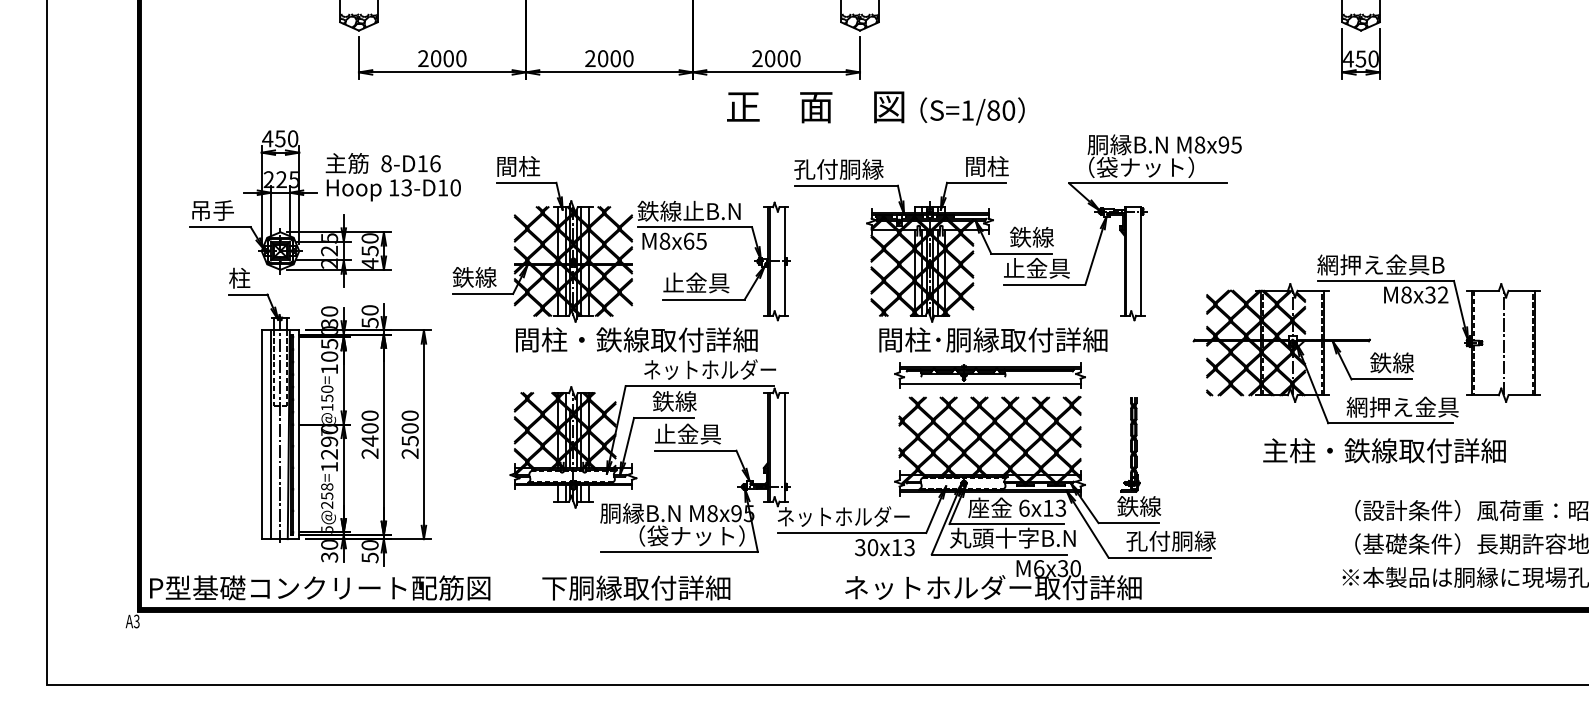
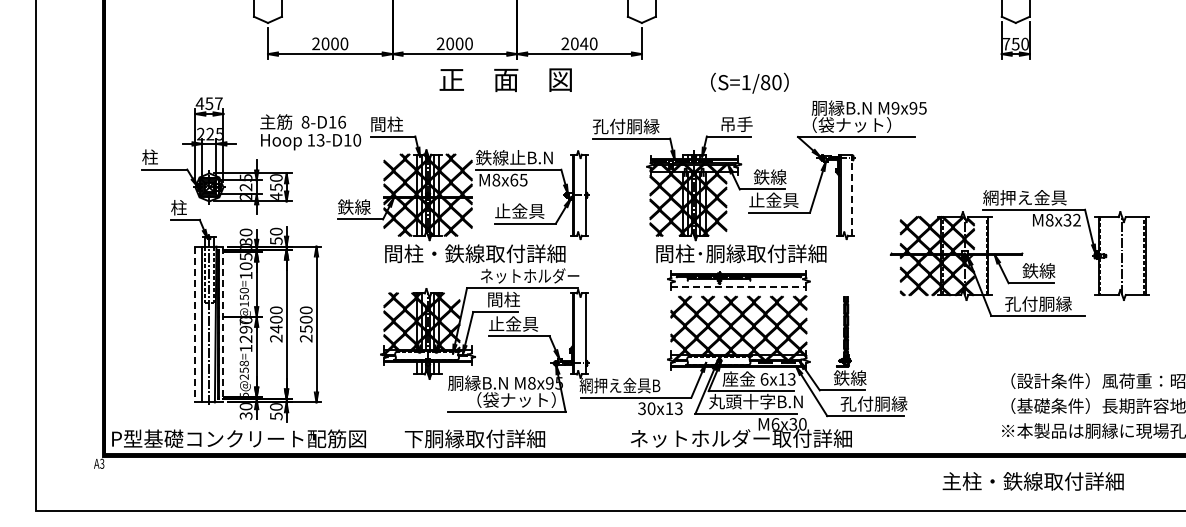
hatch: (358, 21) -> (267, 16), removed
hatch: (859, 21) -> (641, 16), removed
hatch: (1360, 21) -> (1015, 16), removed
text: (783, 58) -> (584, 43), 2000 -> 2040
text: (1348, 59) -> (1006, 44), 450 -> 750
text: (815, 107) -> (505, 80), moved
text: (972, 110) -> (749, 82), moved
text: (292, 138) -> (218, 103), 450 -> 457
text: (1199, 145) -> (895, 108), M8x95 -> M9x95
text: (986, 166) -> (736, 124), 間柱 -> 吊手
text: (393, 177) -> (310, 132), moved
text: (212, 209) -> (158, 156), 吊手 -> 柱
line: (1140, 261) -> (851, 195), solid -> dashed
text: (1438, 264) -> (1073, 197), 網押え金具B -> 網押え金具
line: (989, 383) -> (738, 286), solid -> dashed
text: (674, 401) -> (503, 299), 鉄線 -> 間柱
text: (1402, 406) -> (1046, 303), 網押え金具 -> 孔付胴縁
line: (261, 434) -> (195, 324), solid -> dashed
line: (299, 434) -> (223, 324), solid -> dashed
text: (1383, 450) -> (1032, 481), moved
text: (842, 516) -> (628, 385), ネットホルダー -> 網押え金具B

